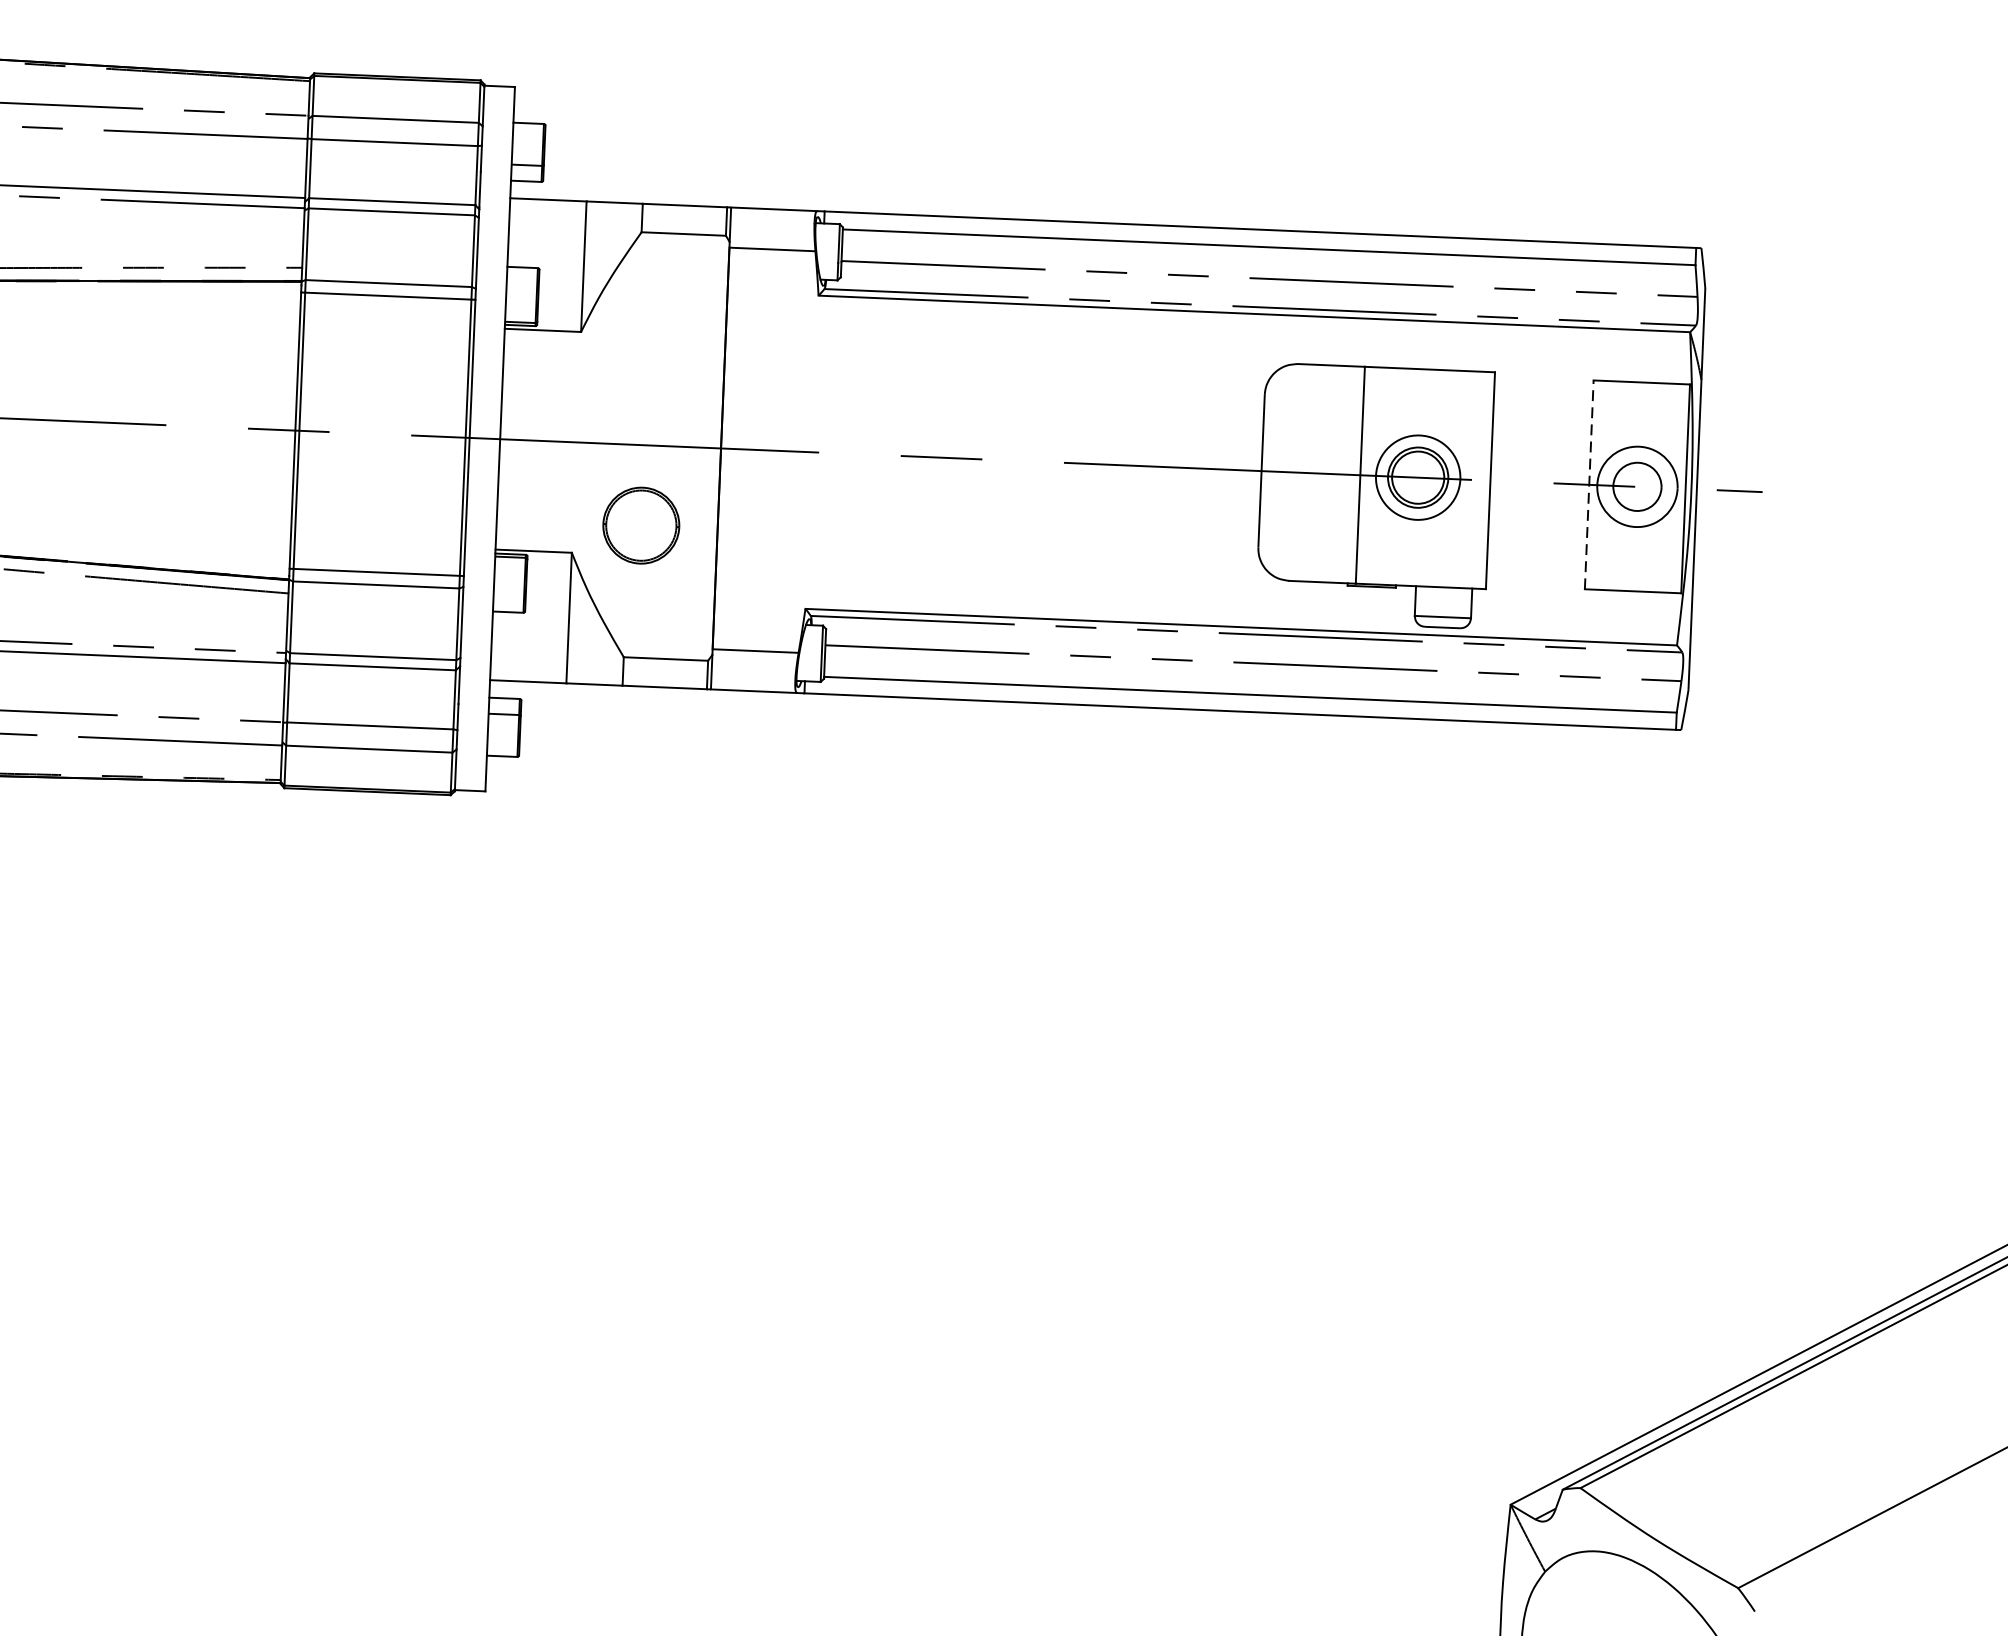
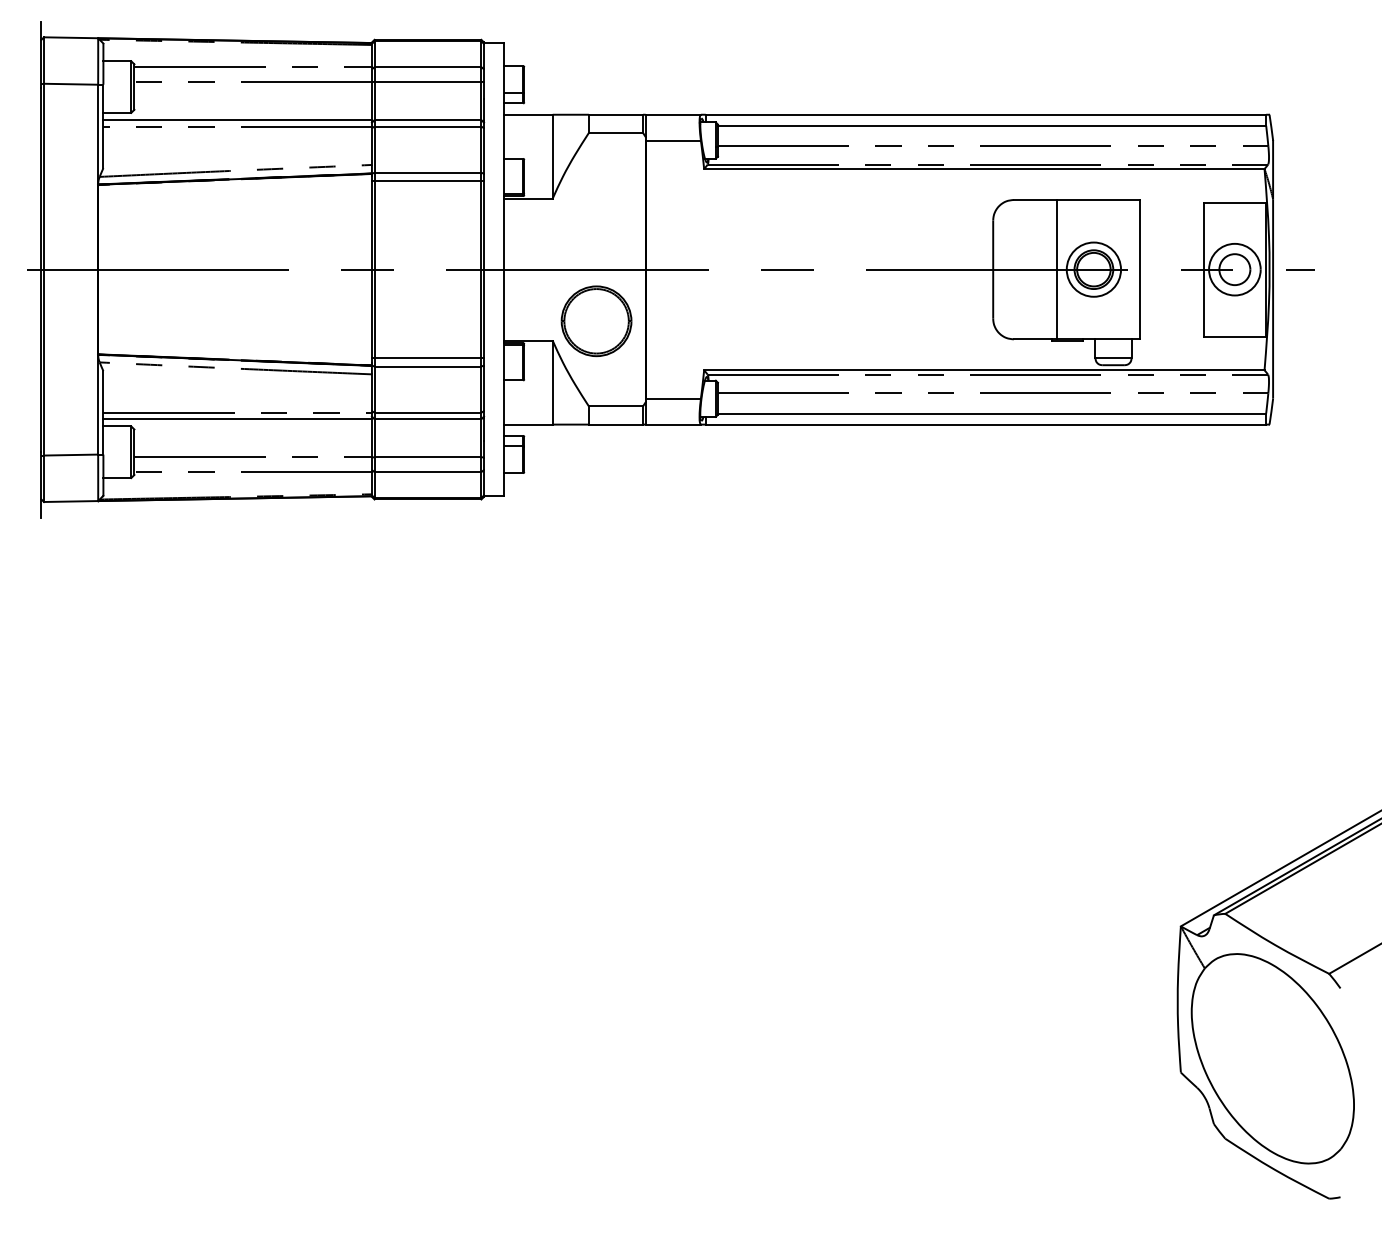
line: (1588, 484) -> (1203, 269), dashed -> solid
part: (641, 525) -> (596, 321), size x1.43

